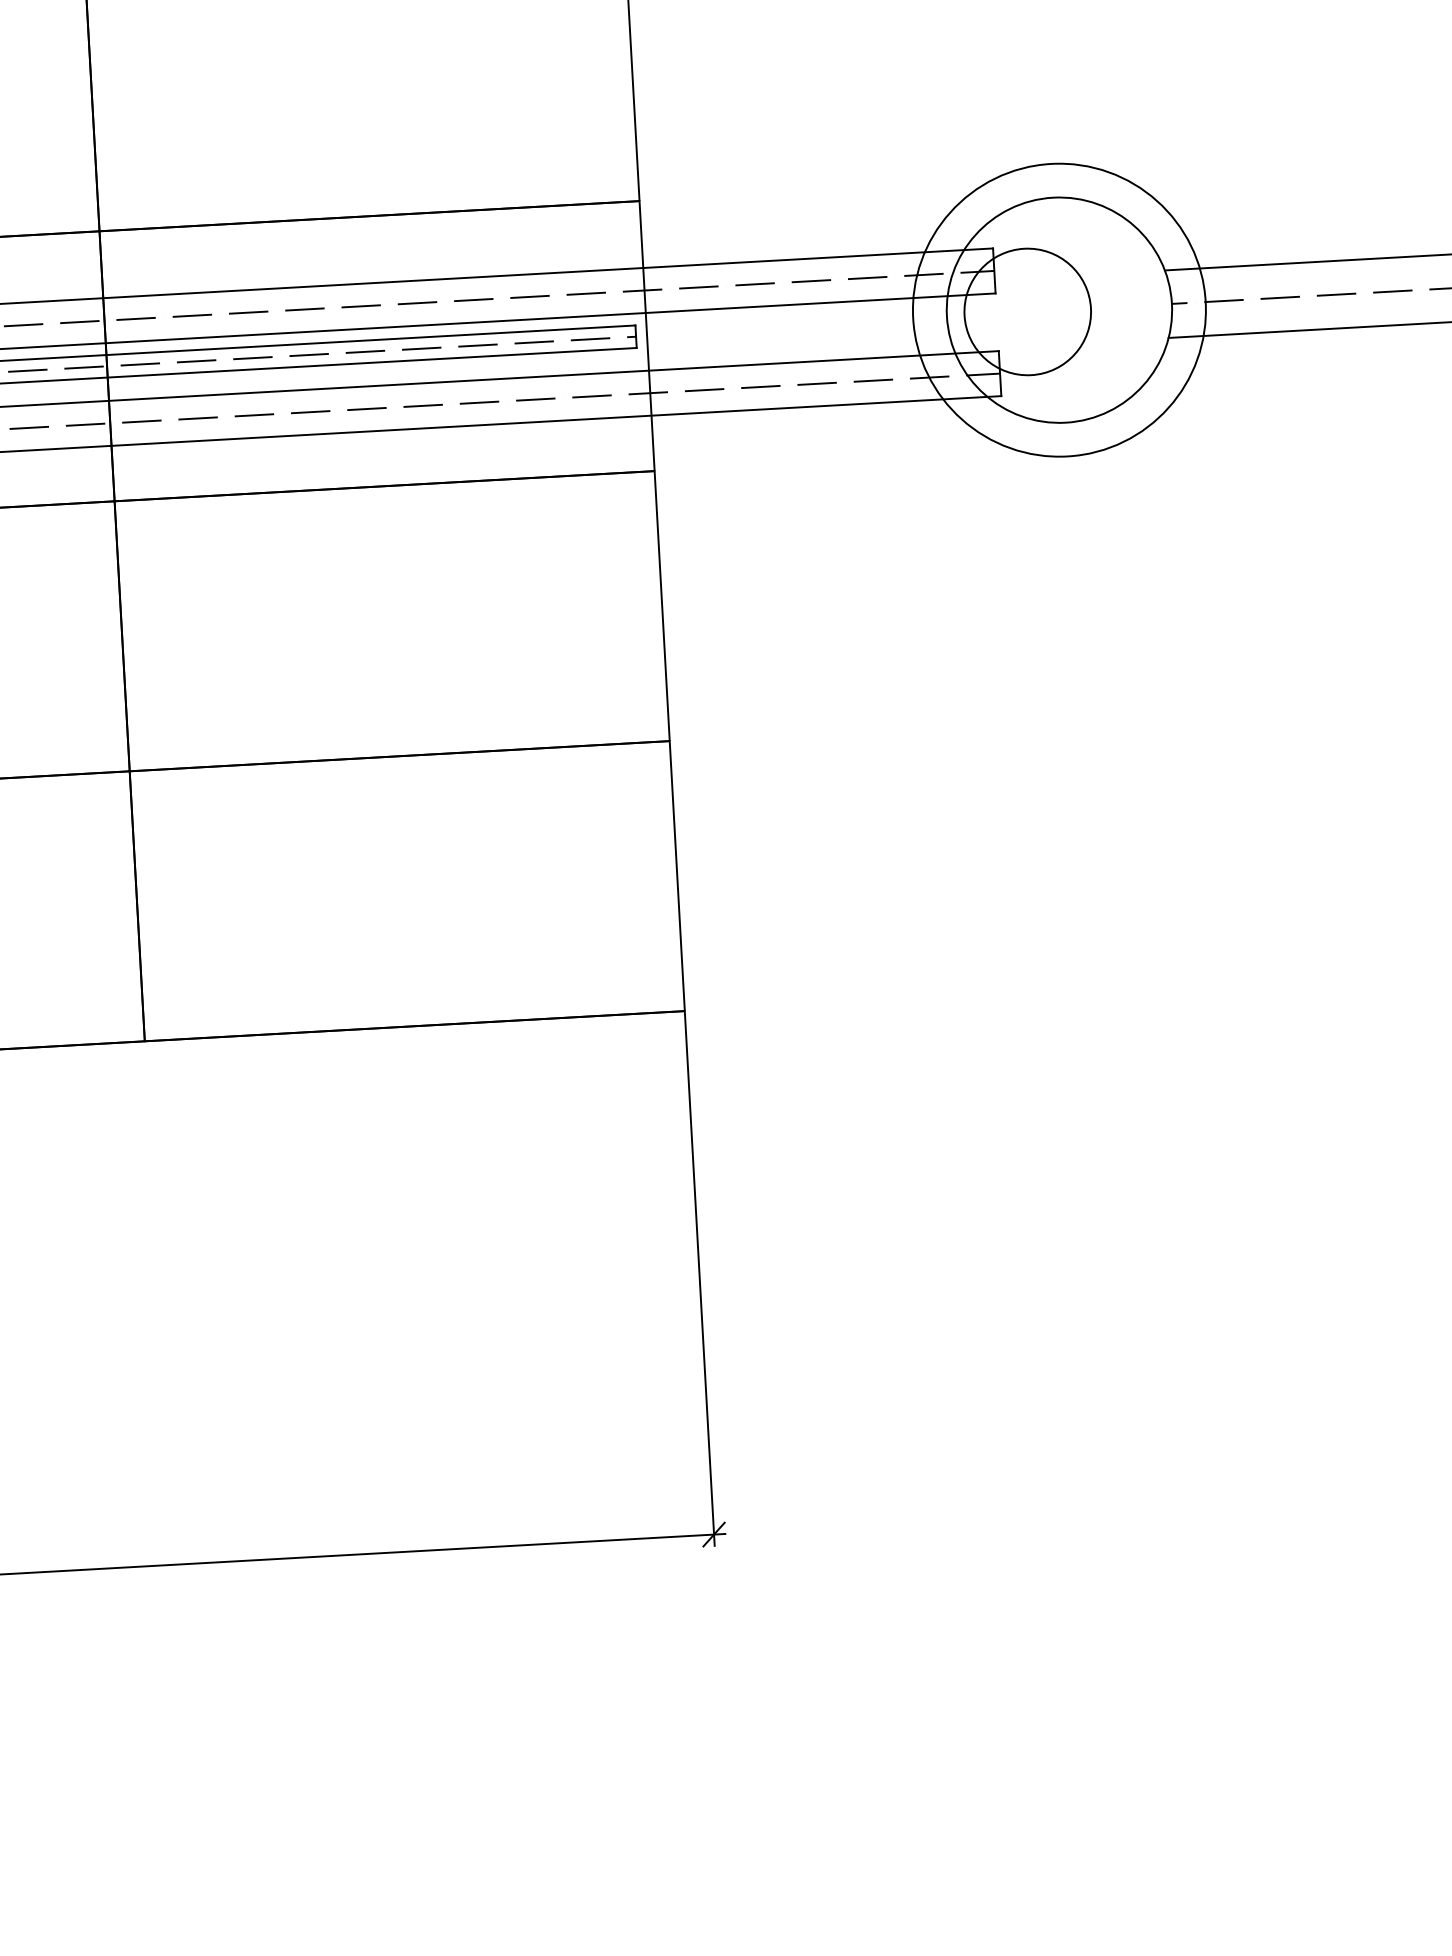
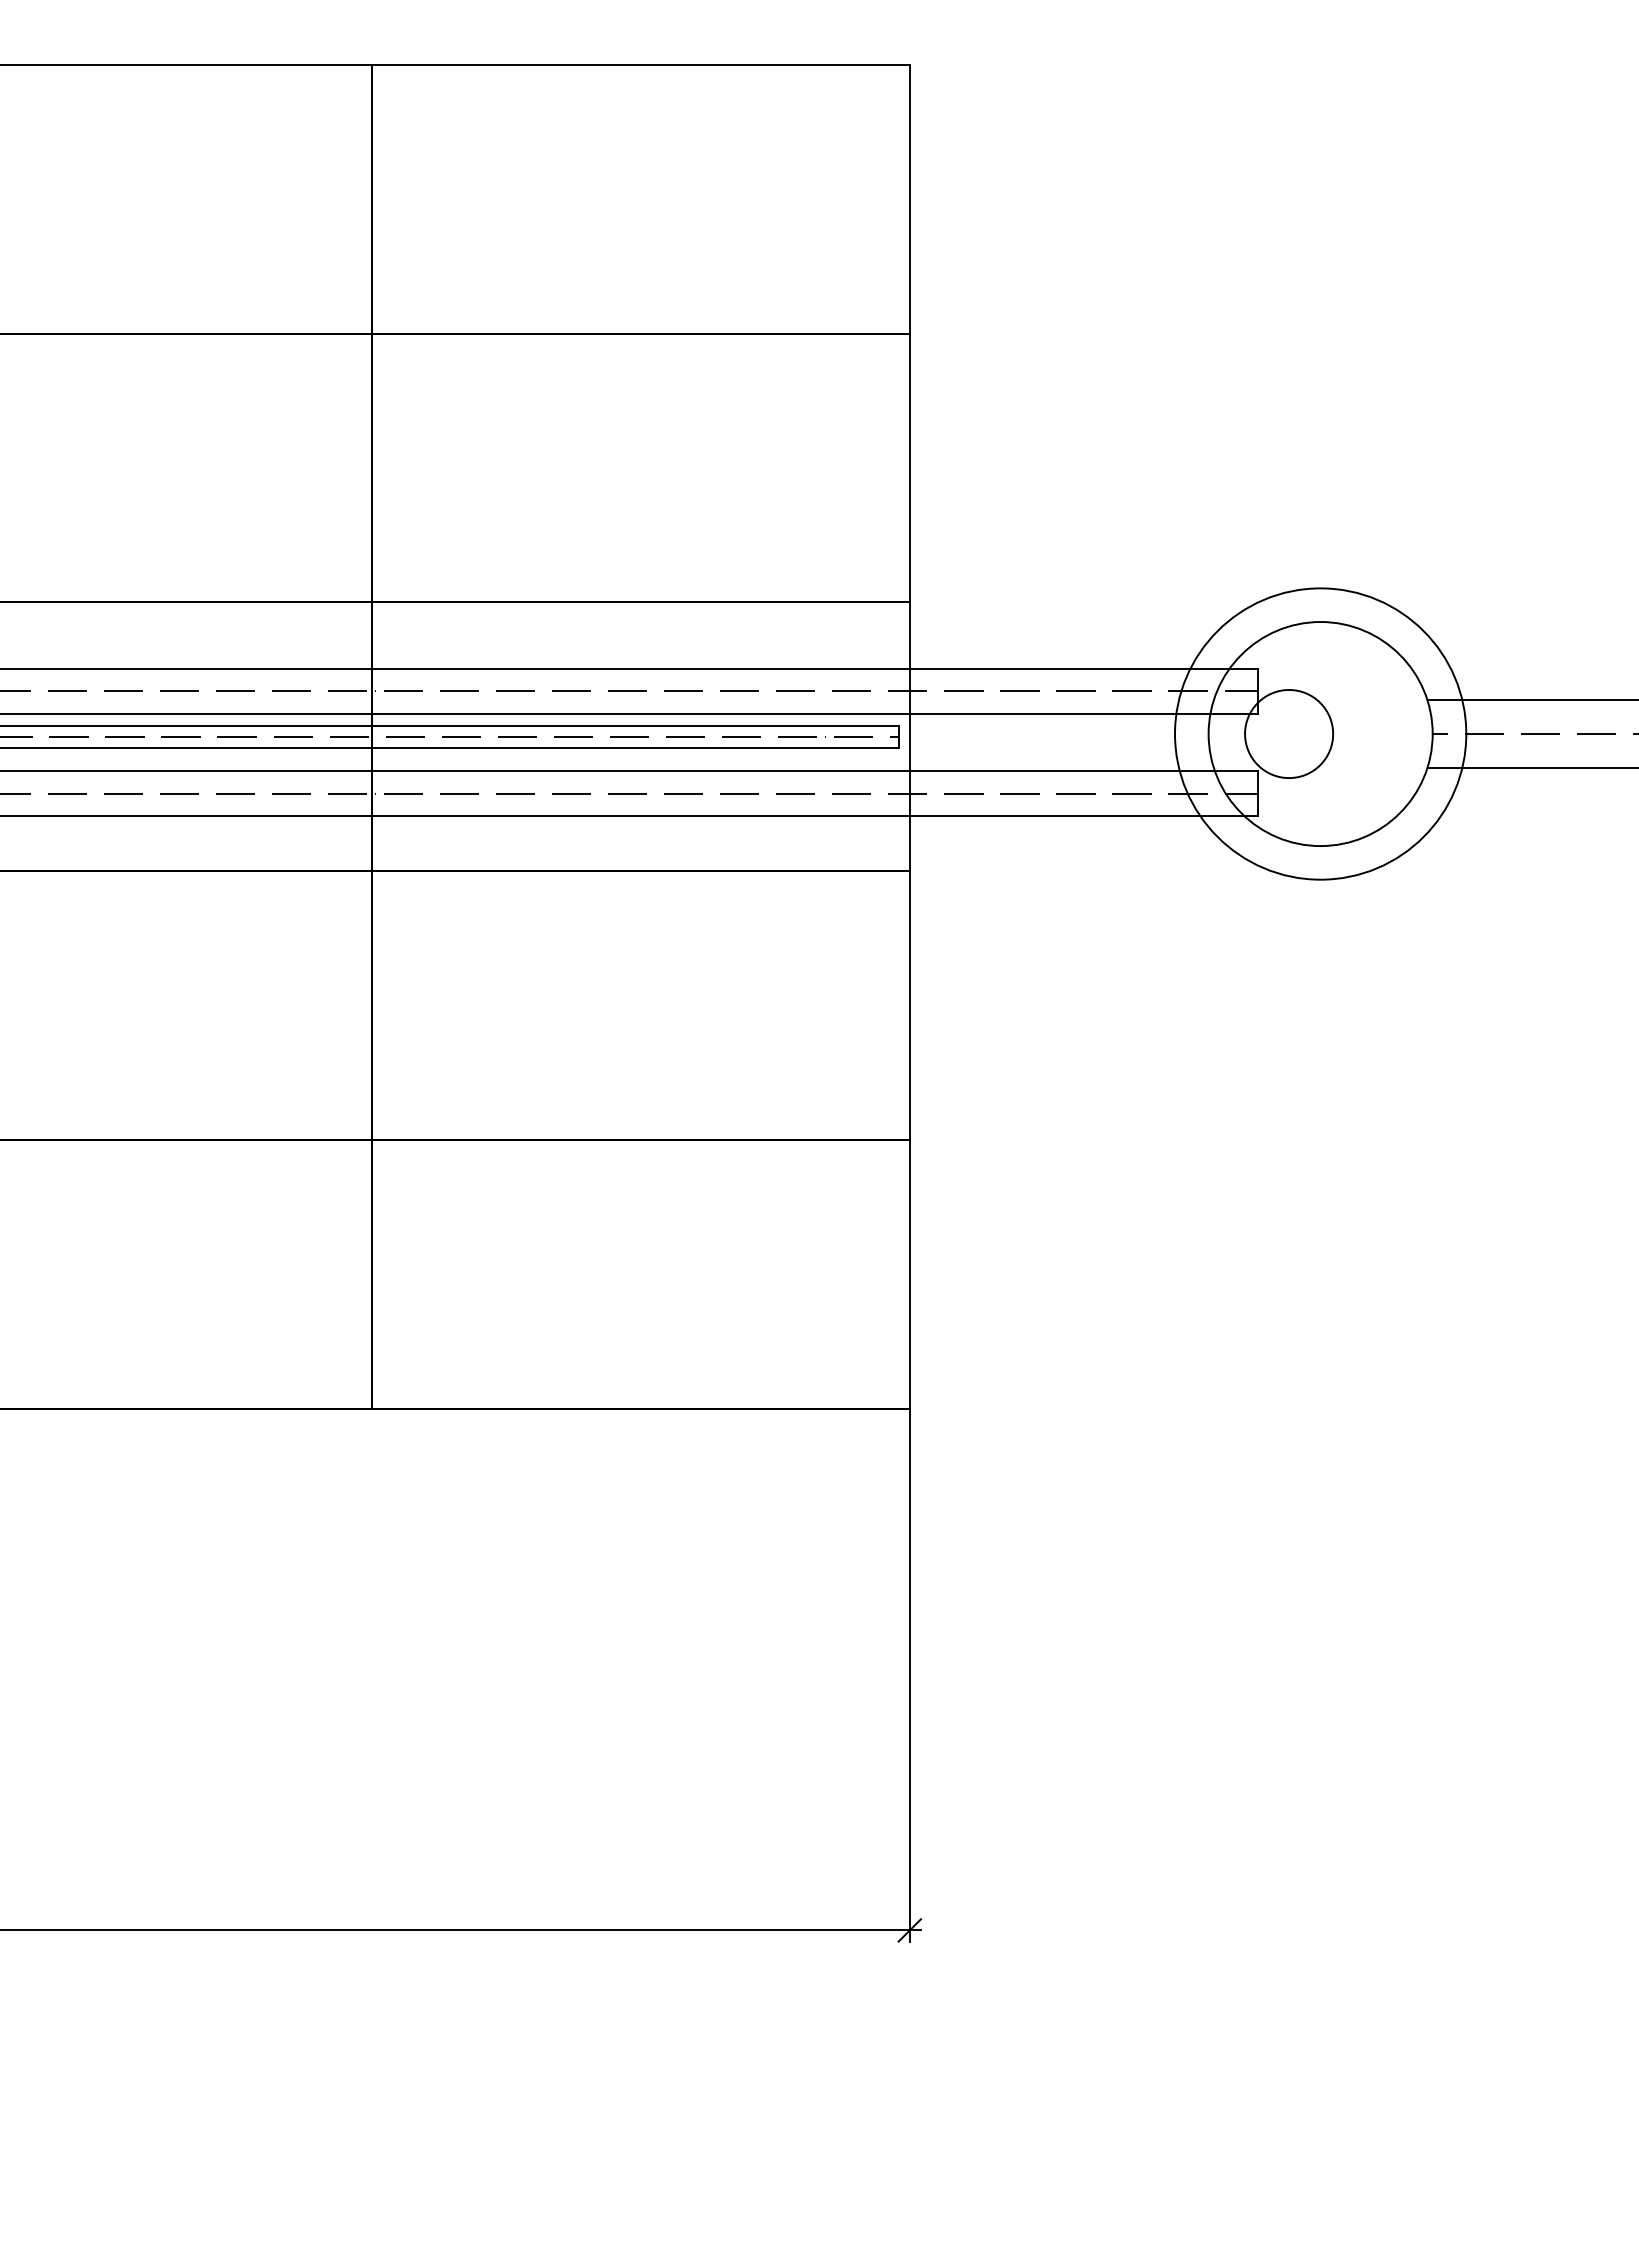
circle: (1028, 311) -> (1289, 733), size x0.7

